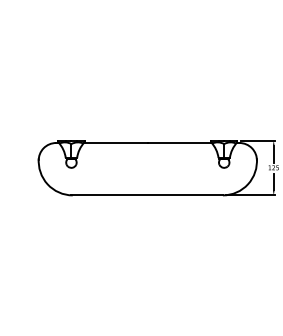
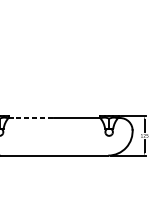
line: (115, 143) -> (31, 118), solid -> dashed

